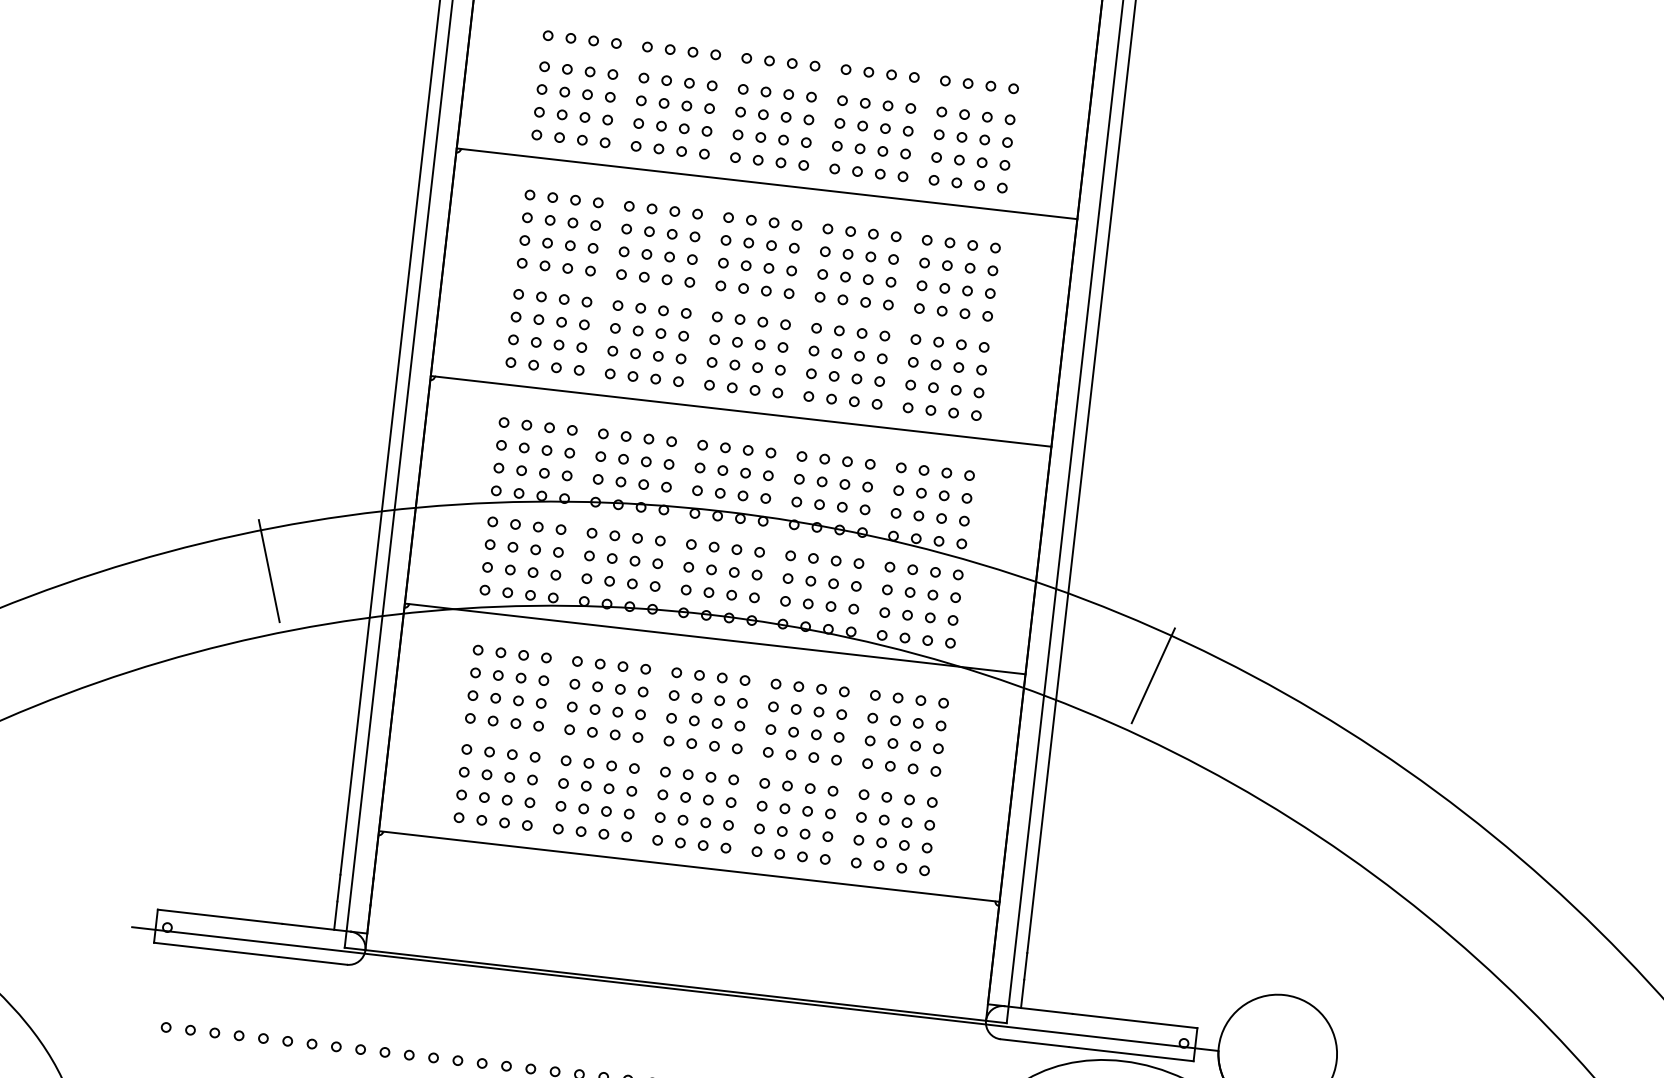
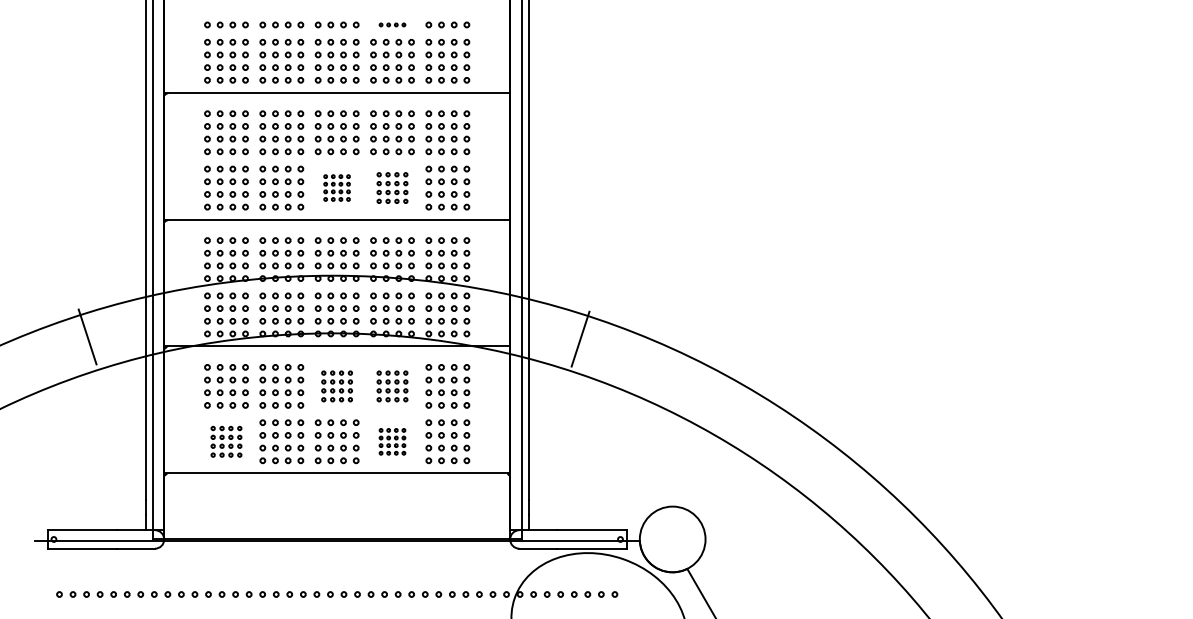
part: (880, 72) -> (392, 24), size x0.6
part: (746, 353) -> (336, 187), size x0.6
part: (846, 365) -> (392, 187), size x0.7
part: (705, 710) -> (336, 386), size x0.7
part: (806, 722) -> (392, 386), size x0.7
part: (497, 787) -> (226, 441), size x0.7
part: (794, 820) -> (392, 441), size x0.6

